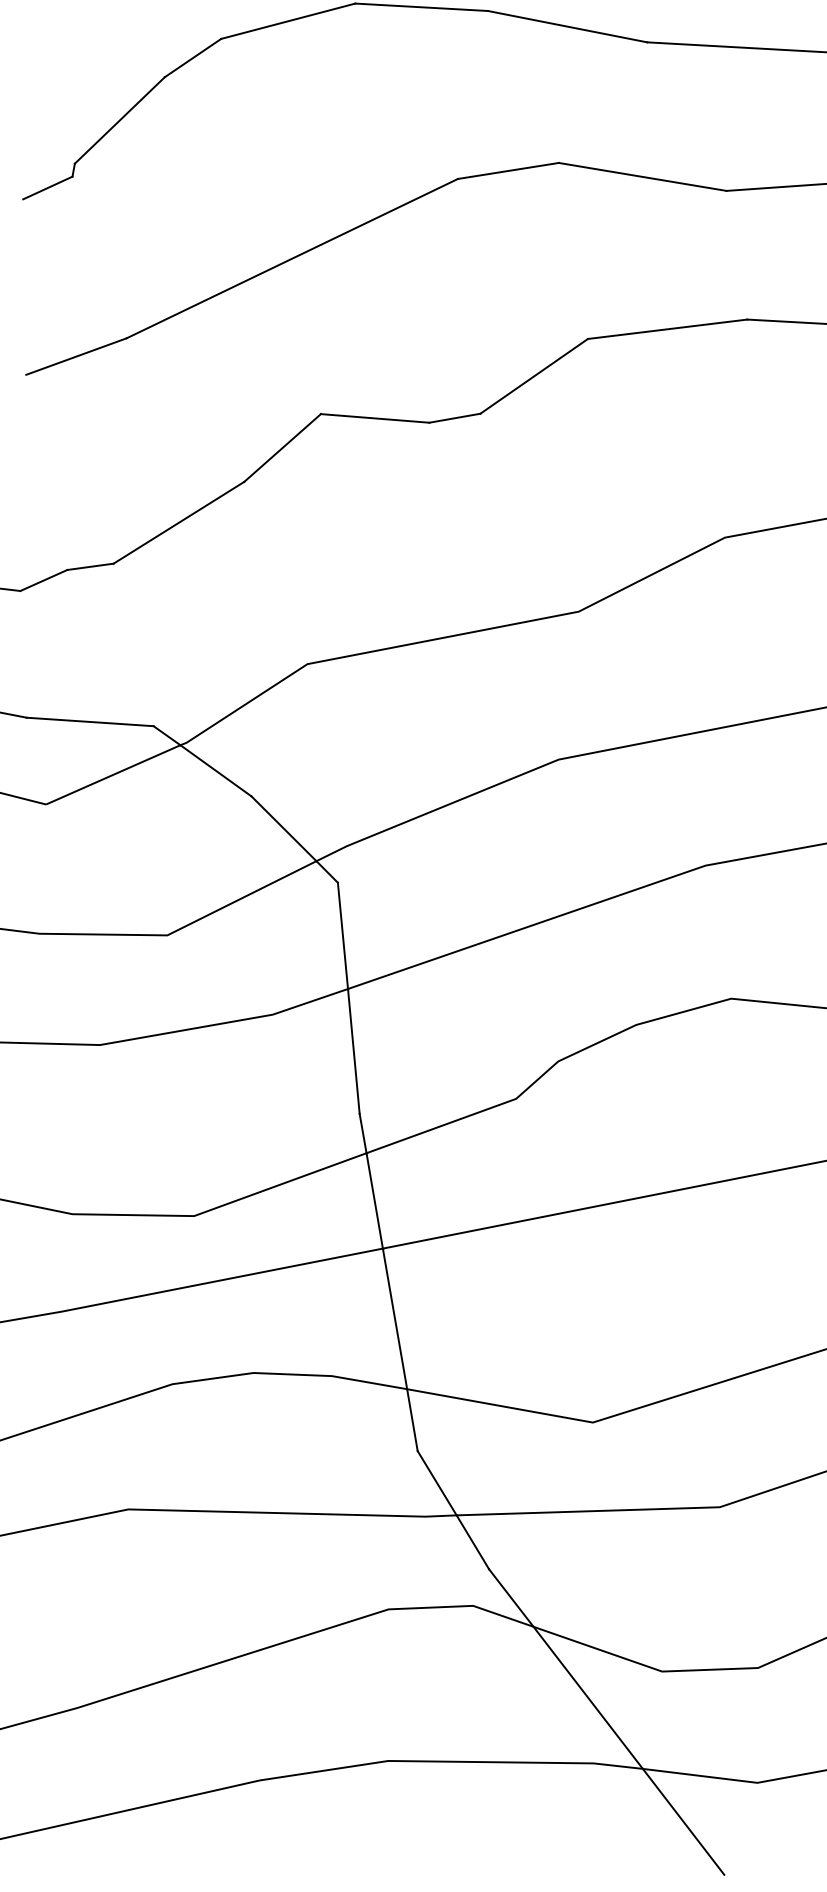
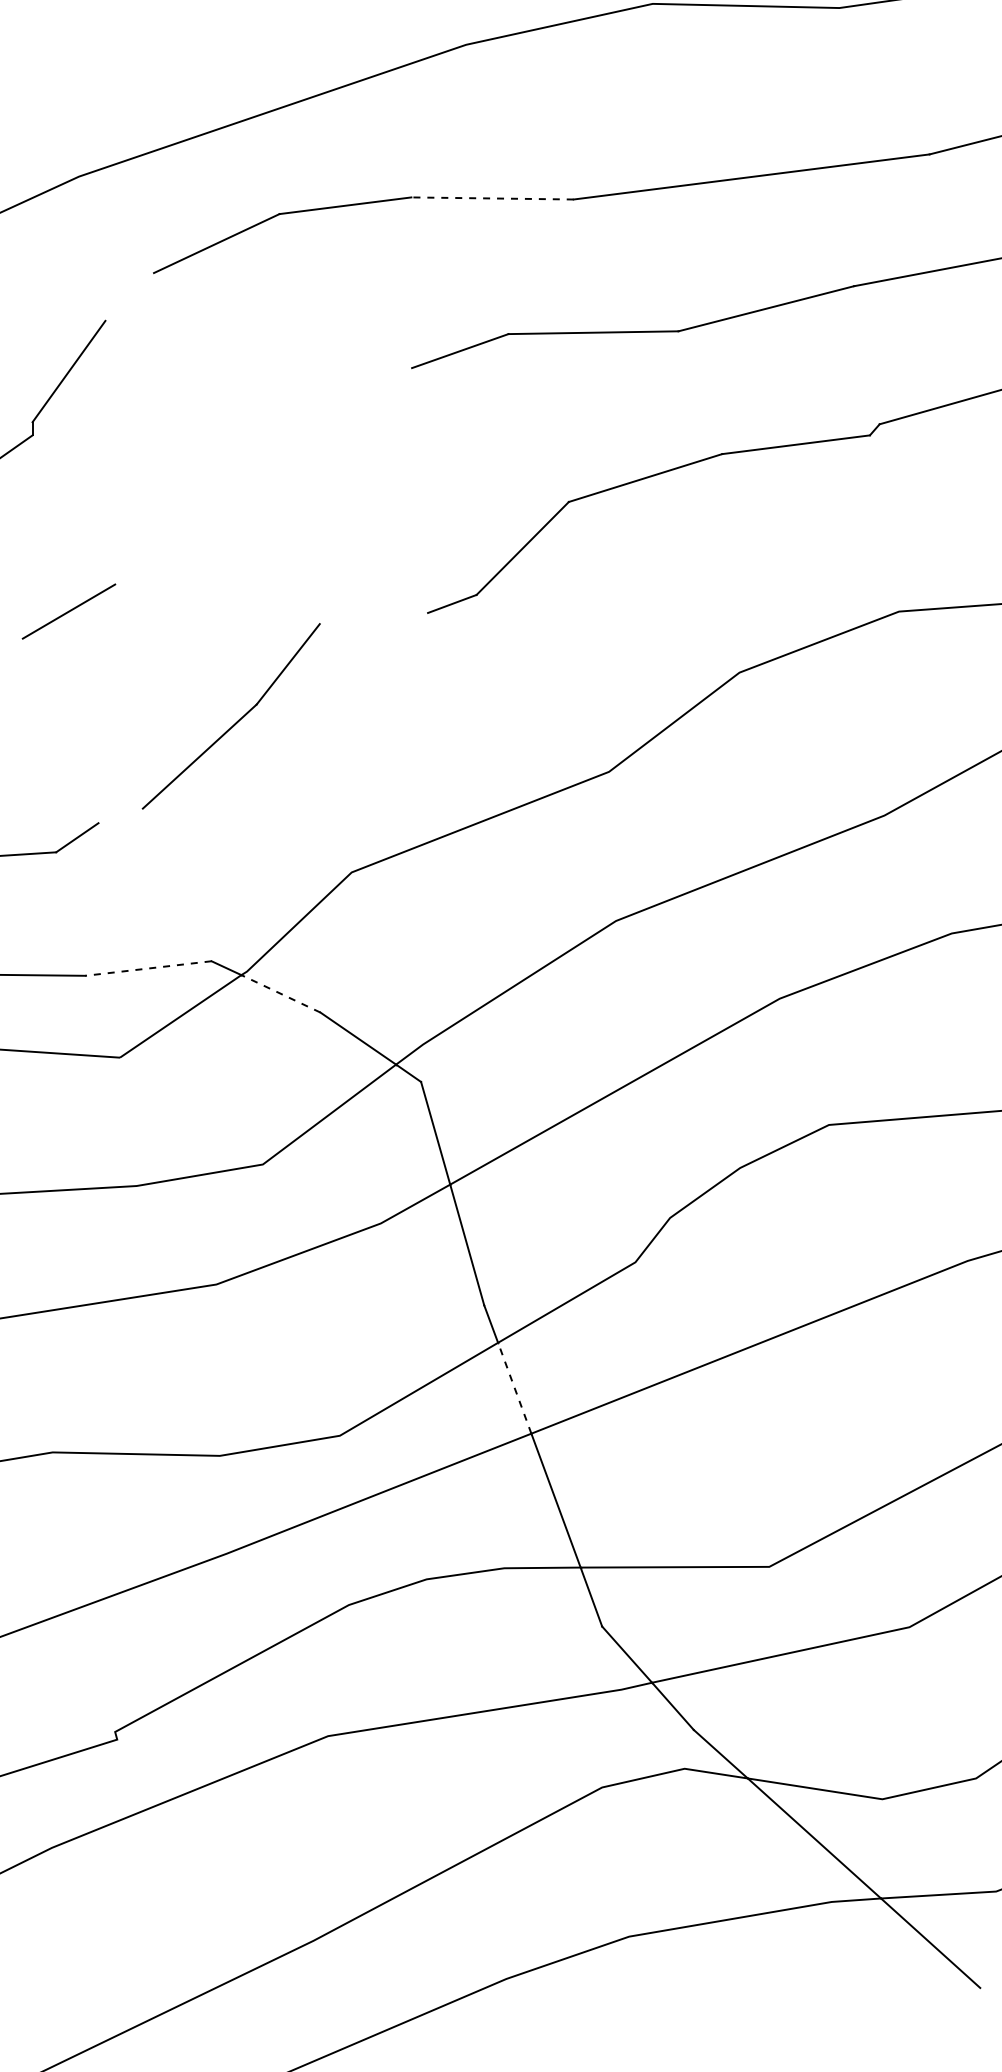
line: (567, 26) -> (492, 198), solid -> dashed
line: (192, 57) -> (129, 296), removed
line: (292, 258) -> (263, 476), removed
line: (374, 418) -> (373, 618), removed
line: (90, 566) -> (120, 815), removed
line: (90, 721) -> (148, 968), solid -> dashed
line: (215, 770) -> (280, 993), solid -> dashed
line: (374, 1200) -> (514, 1387), solid -> dashed

